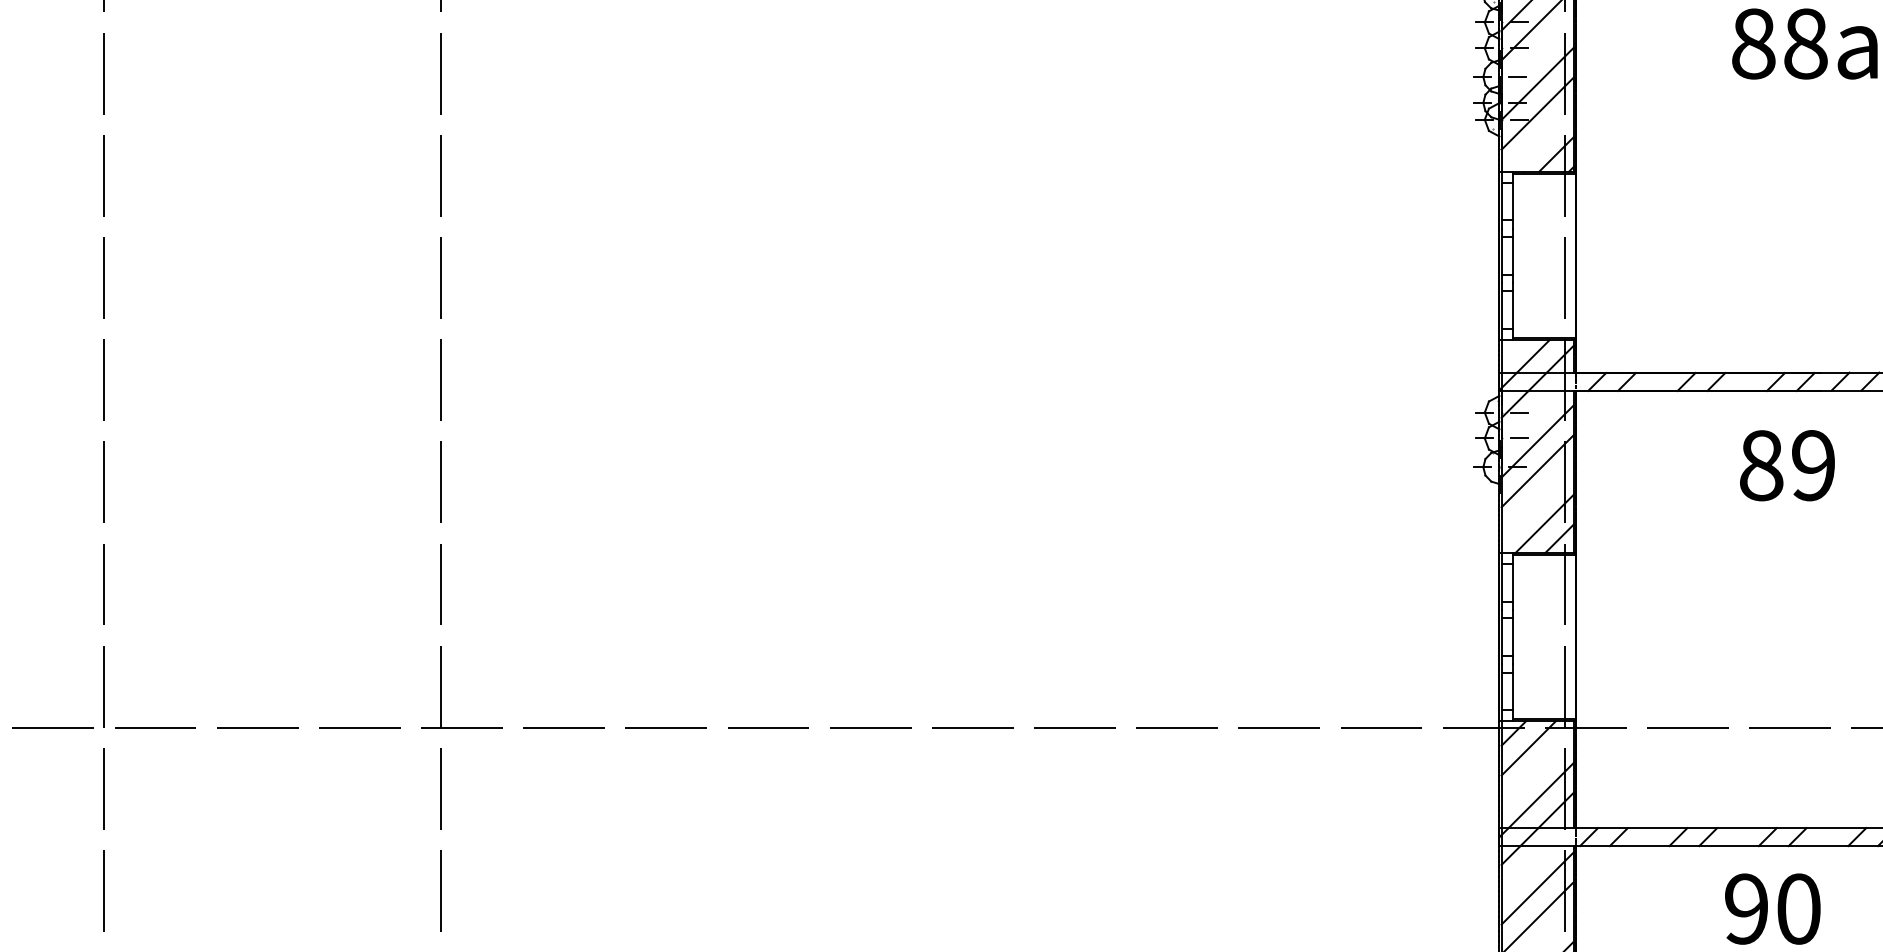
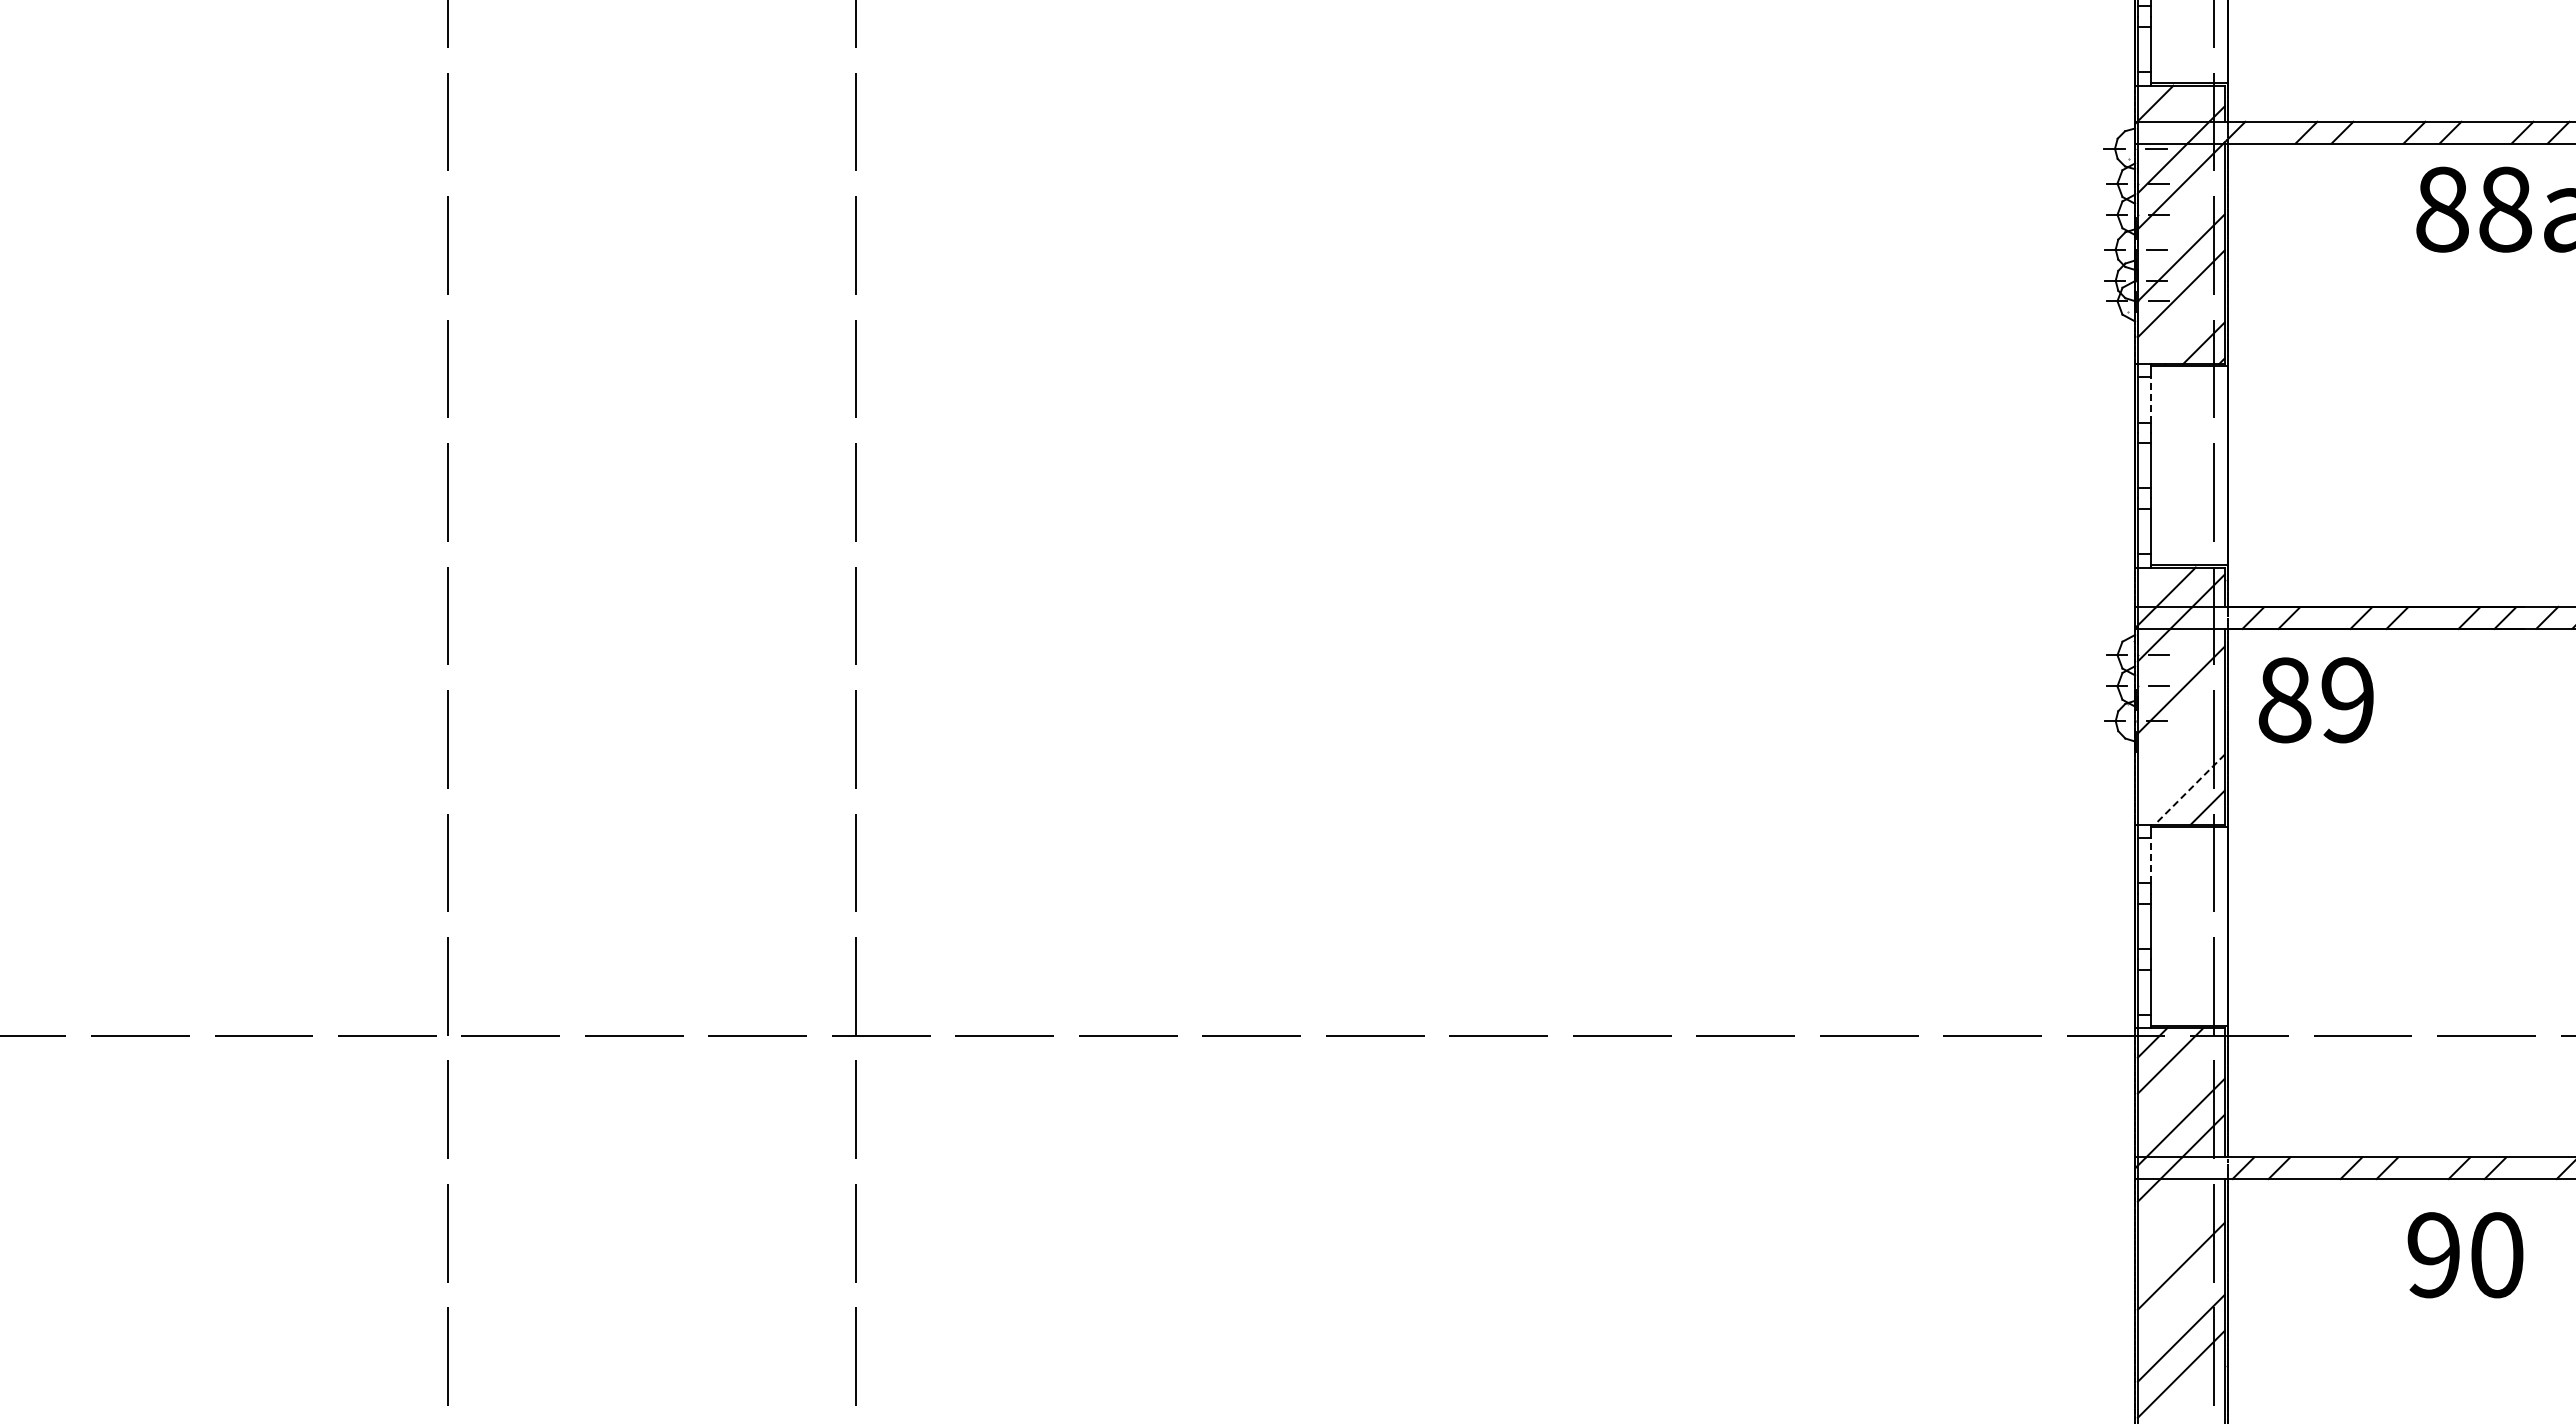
line: (1512, 201) -> (2151, 400), solid -> dashed
text: (1786, 465) -> (2315, 700), moved
line: (1536, 470) -> (2180, 725), removed
line: (1544, 524) -> (2189, 790), solid -> dashed
line: (1512, 582) -> (2151, 860), solid -> dashed
line: (1536, 887) -> (2180, 1229), removed

